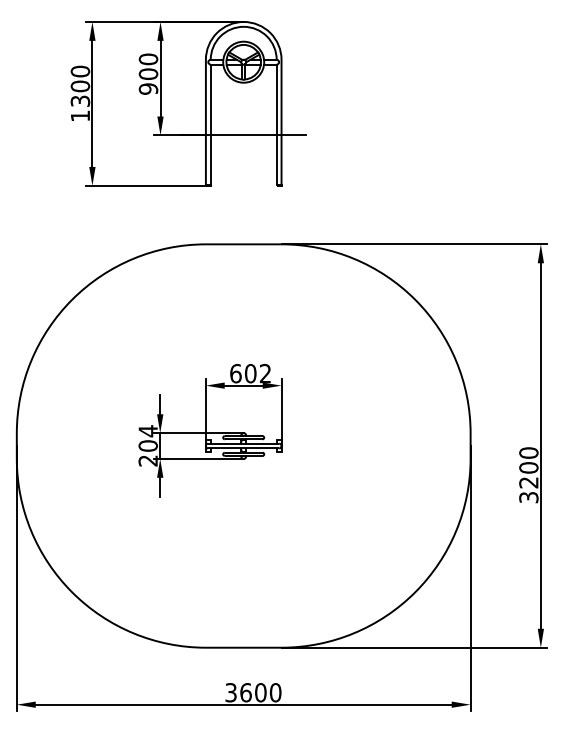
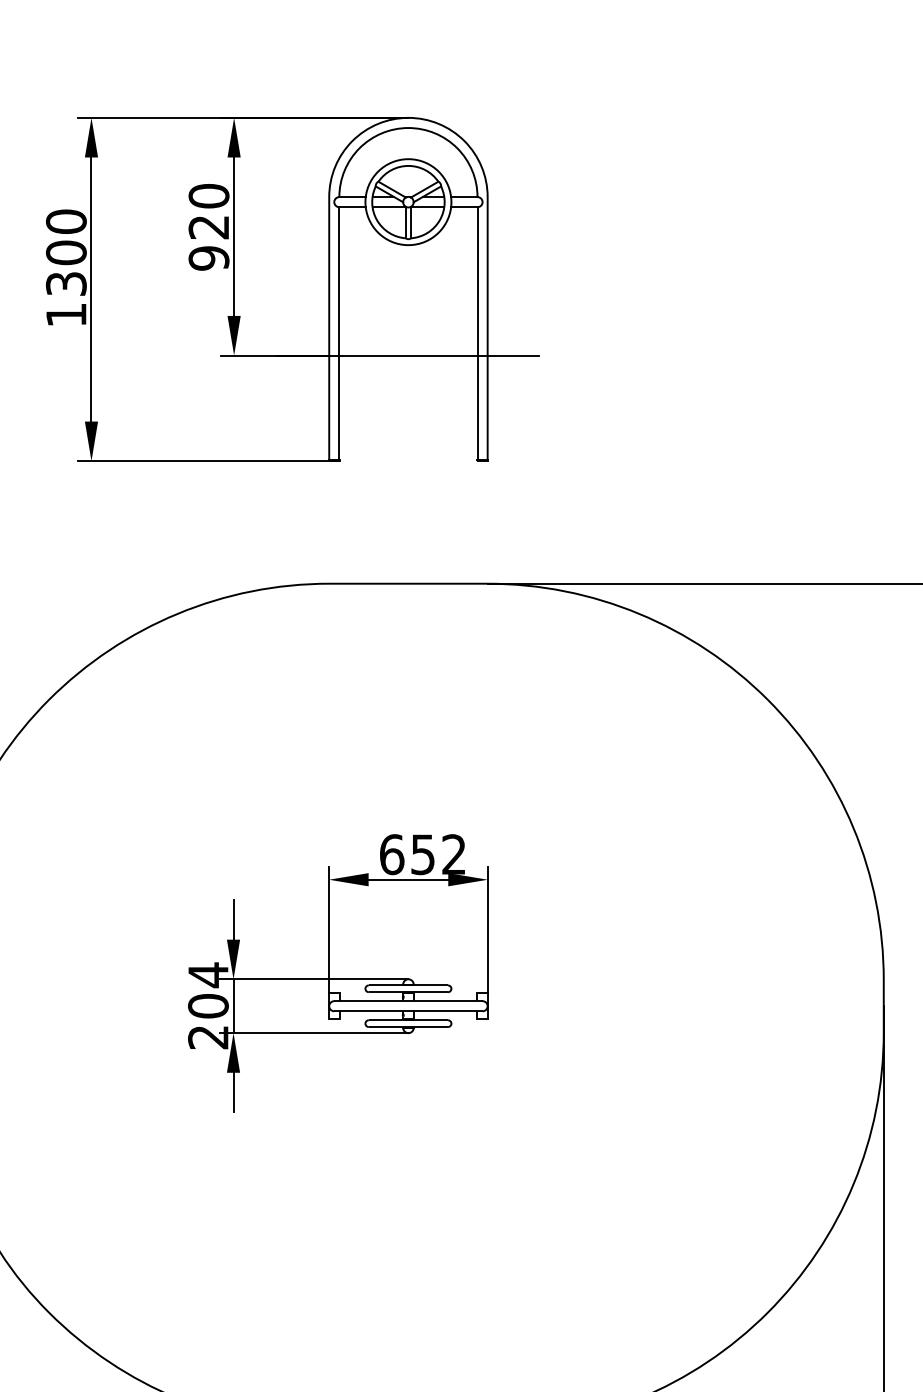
text: (148, 73) -> (208, 225), 900 -> 920
text: (250, 373) -> (422, 854), 602 -> 652

